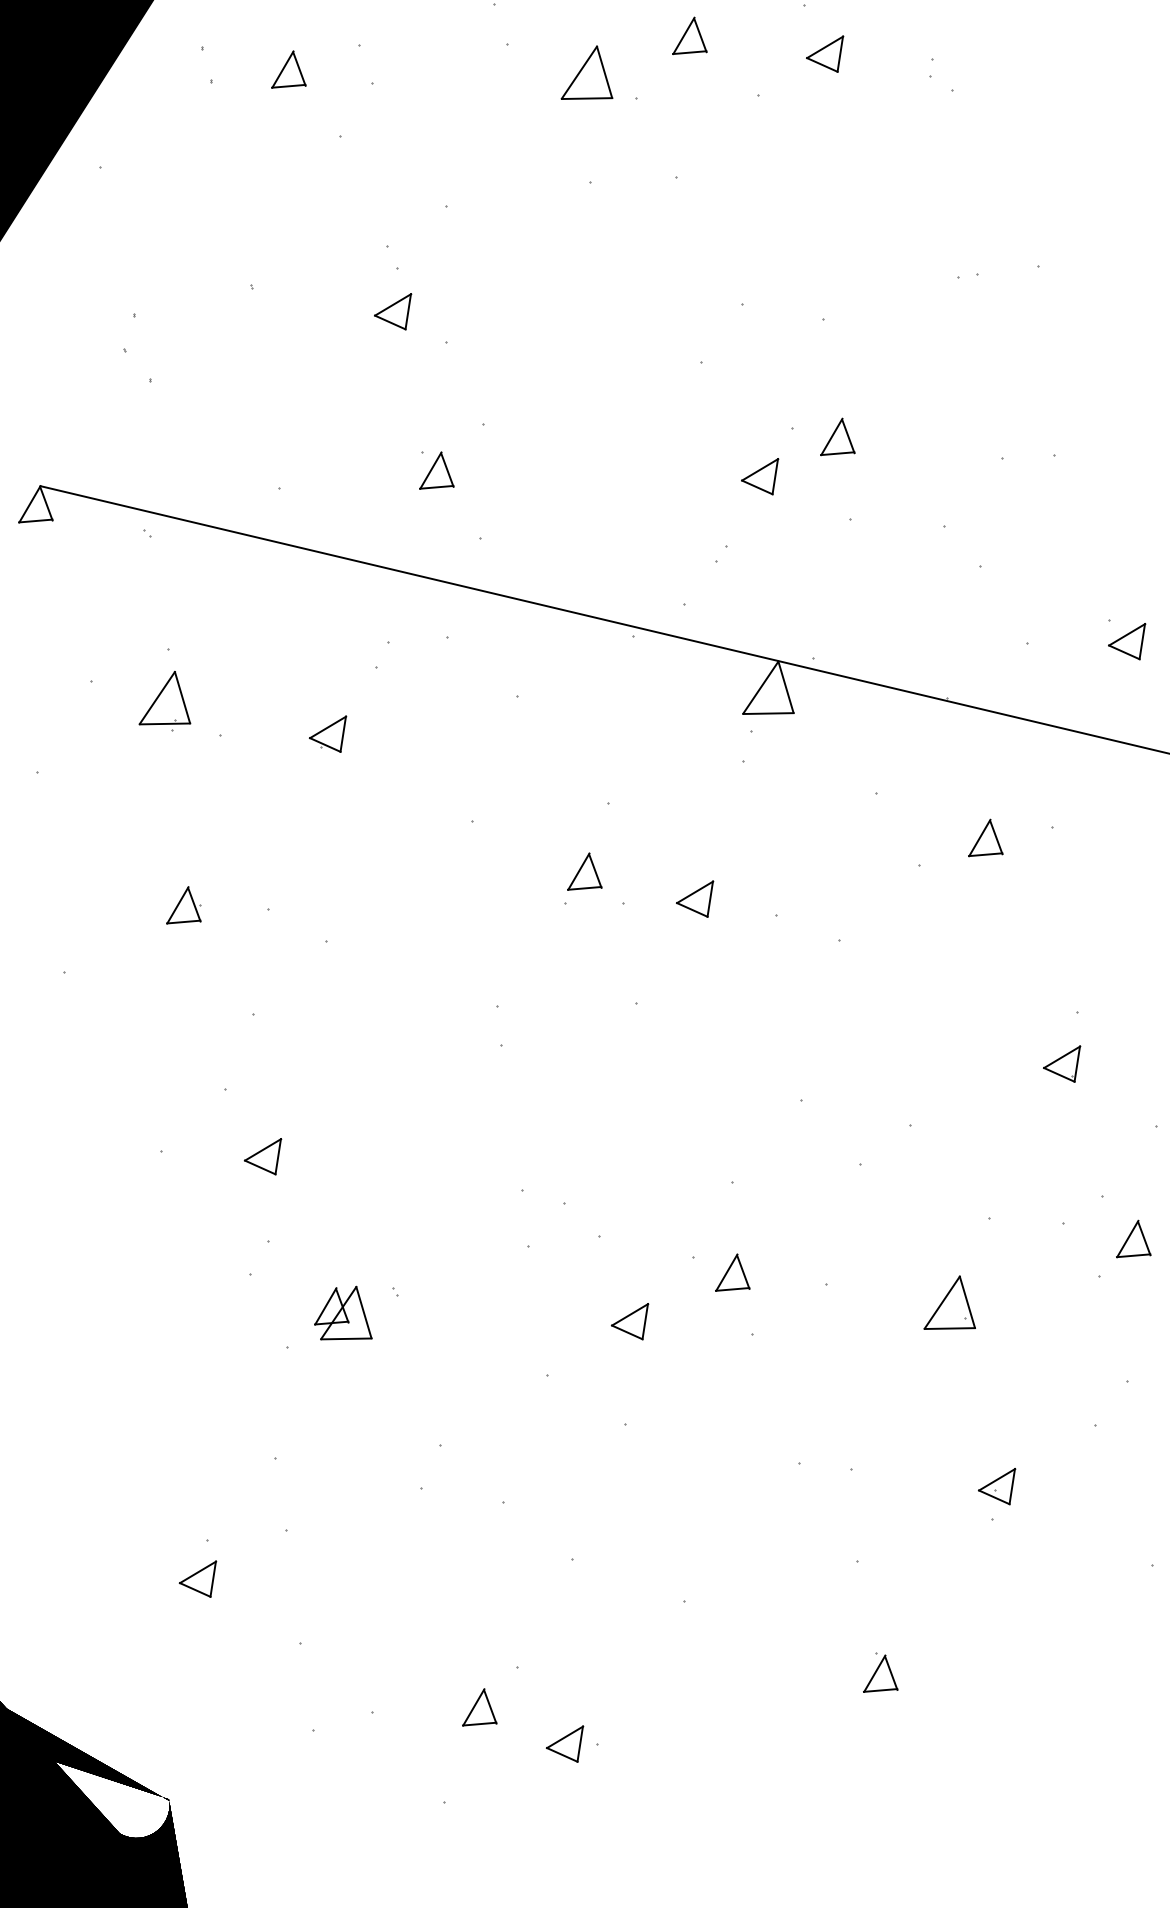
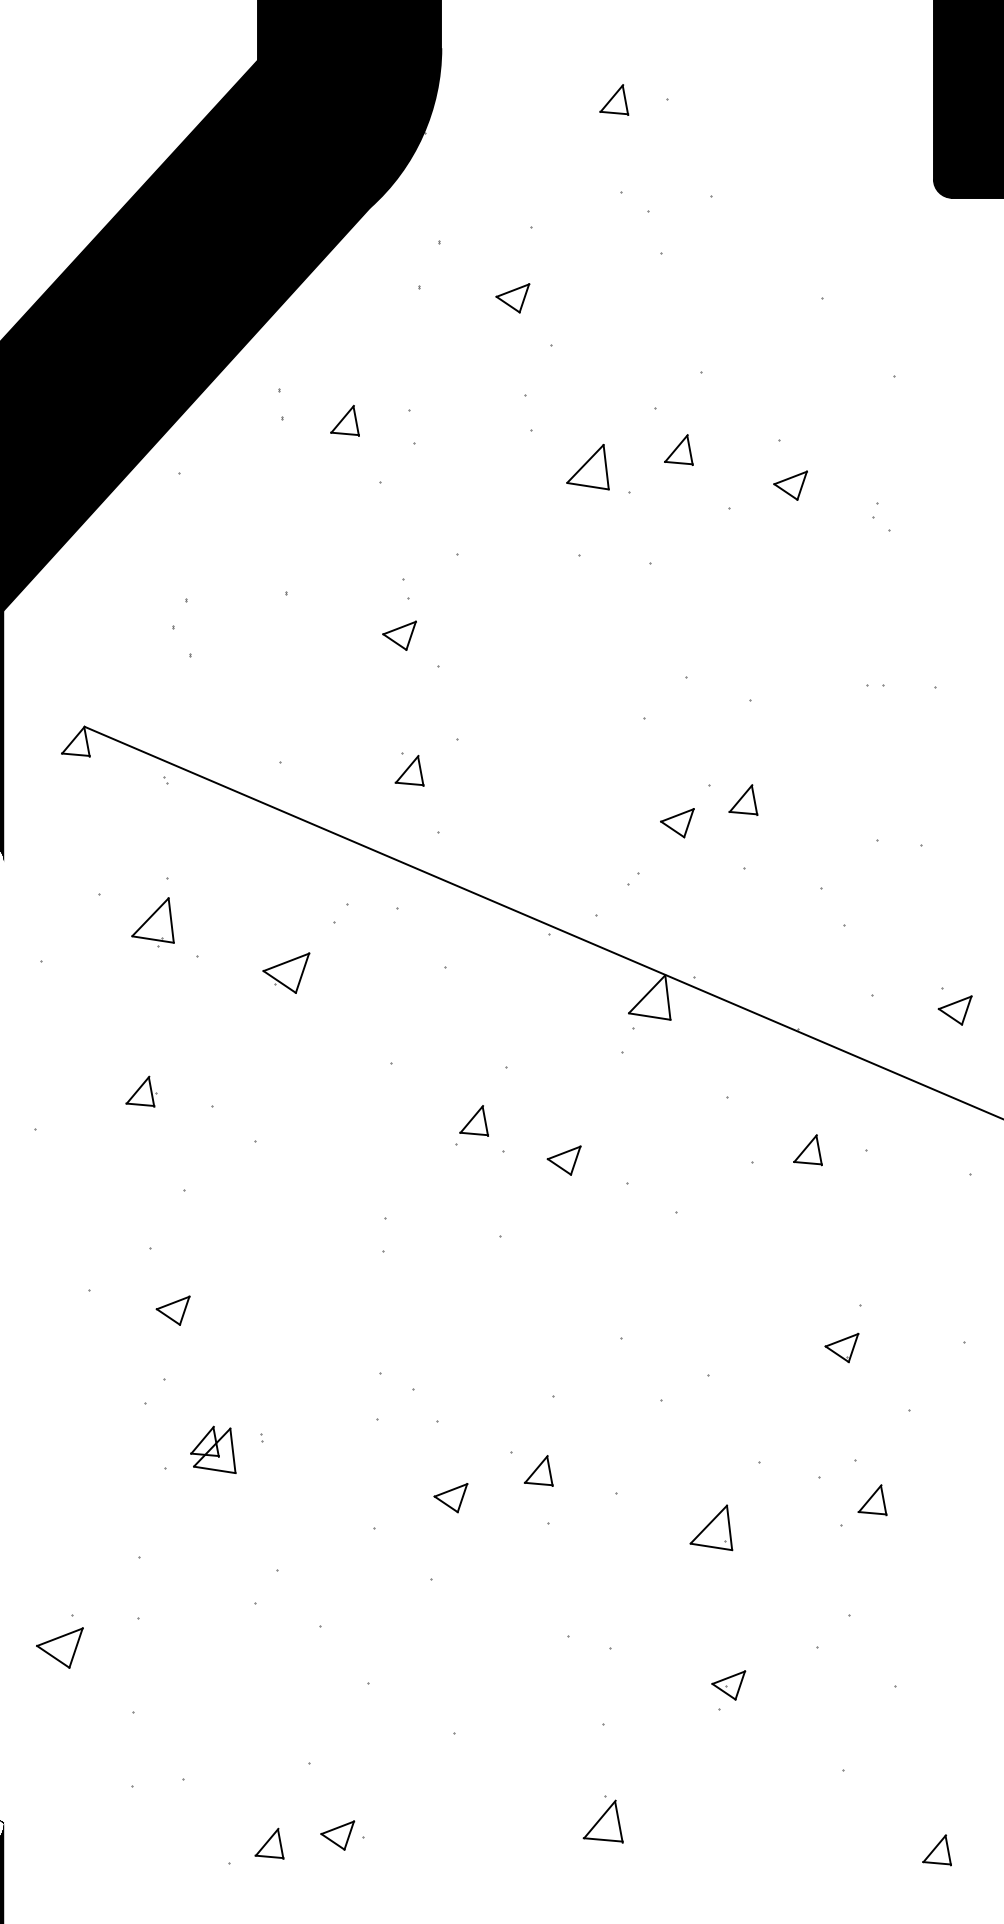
part: (329, 736) -> (286, 973), size x1.4
part: (199, 1582) -> (59, 1648), size x1.4
part: (877, 1673) -> (603, 1819), size x1.4
part: (476, 1708) -> (269, 1843), moved

